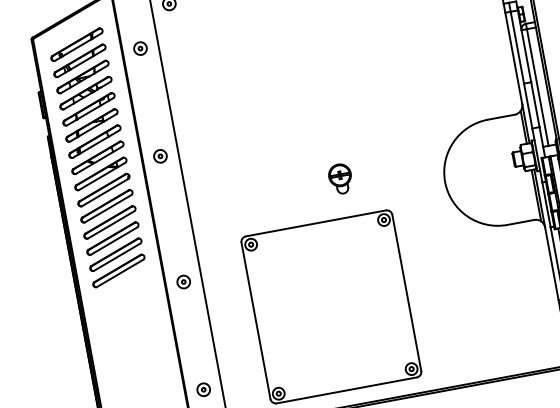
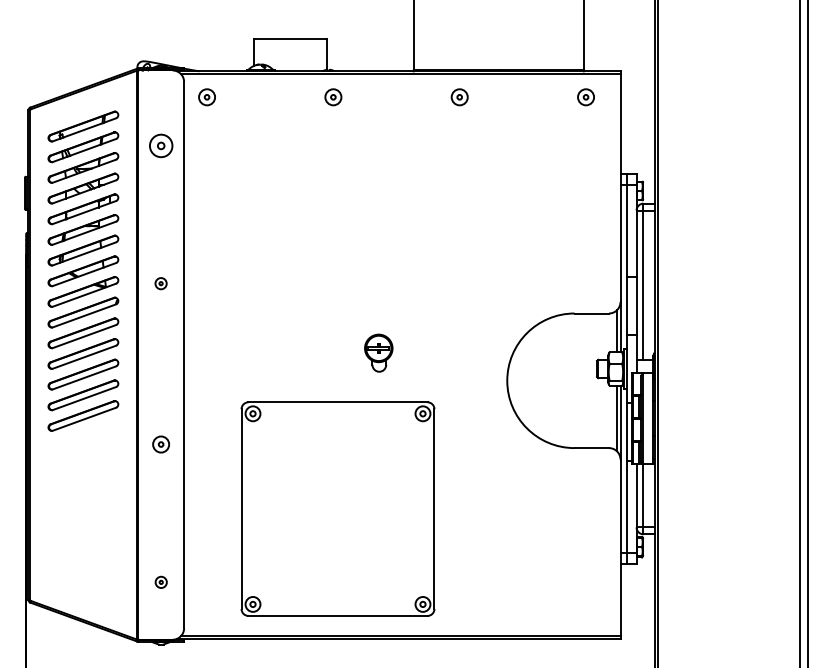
part: (139, 48) -> (160, 145), size x1.4
part: (159, 156) -> (160, 283), size x0.7
part: (204, 389) -> (161, 582), size x0.7

